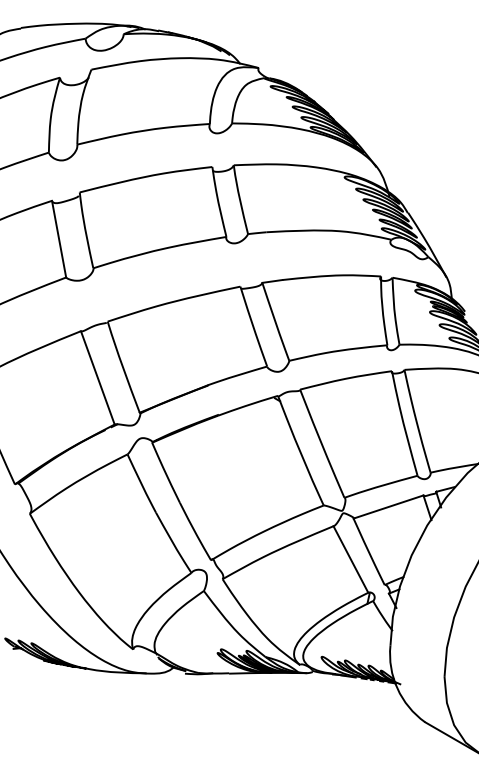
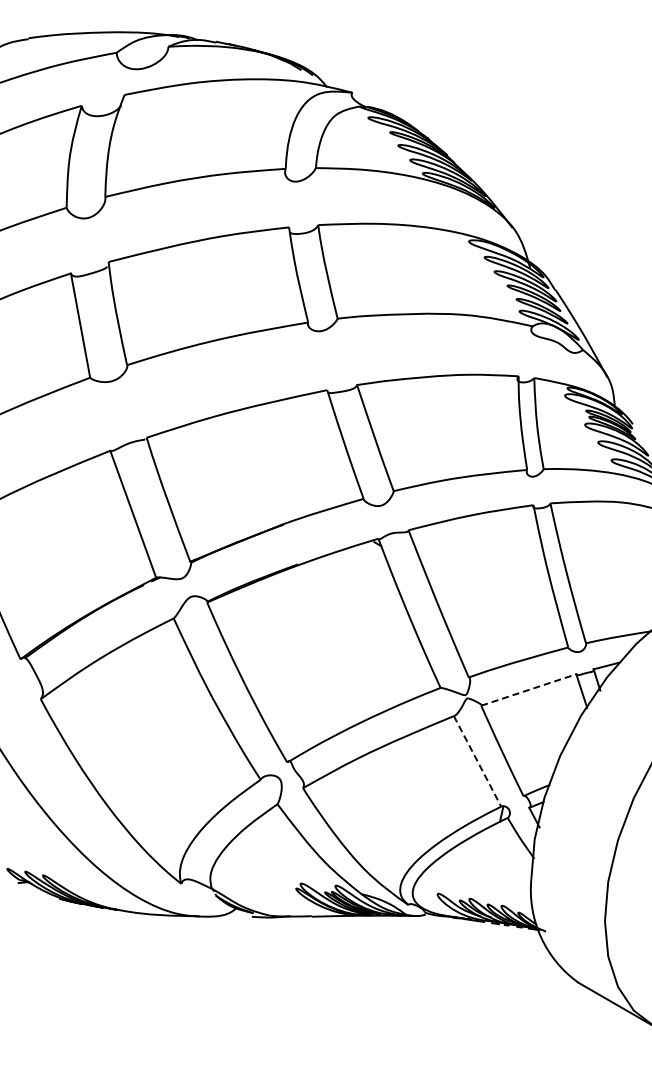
line: (389, 506) -> (529, 689), solid -> dashed
line: (350, 559) -> (477, 761), solid -> dashed

